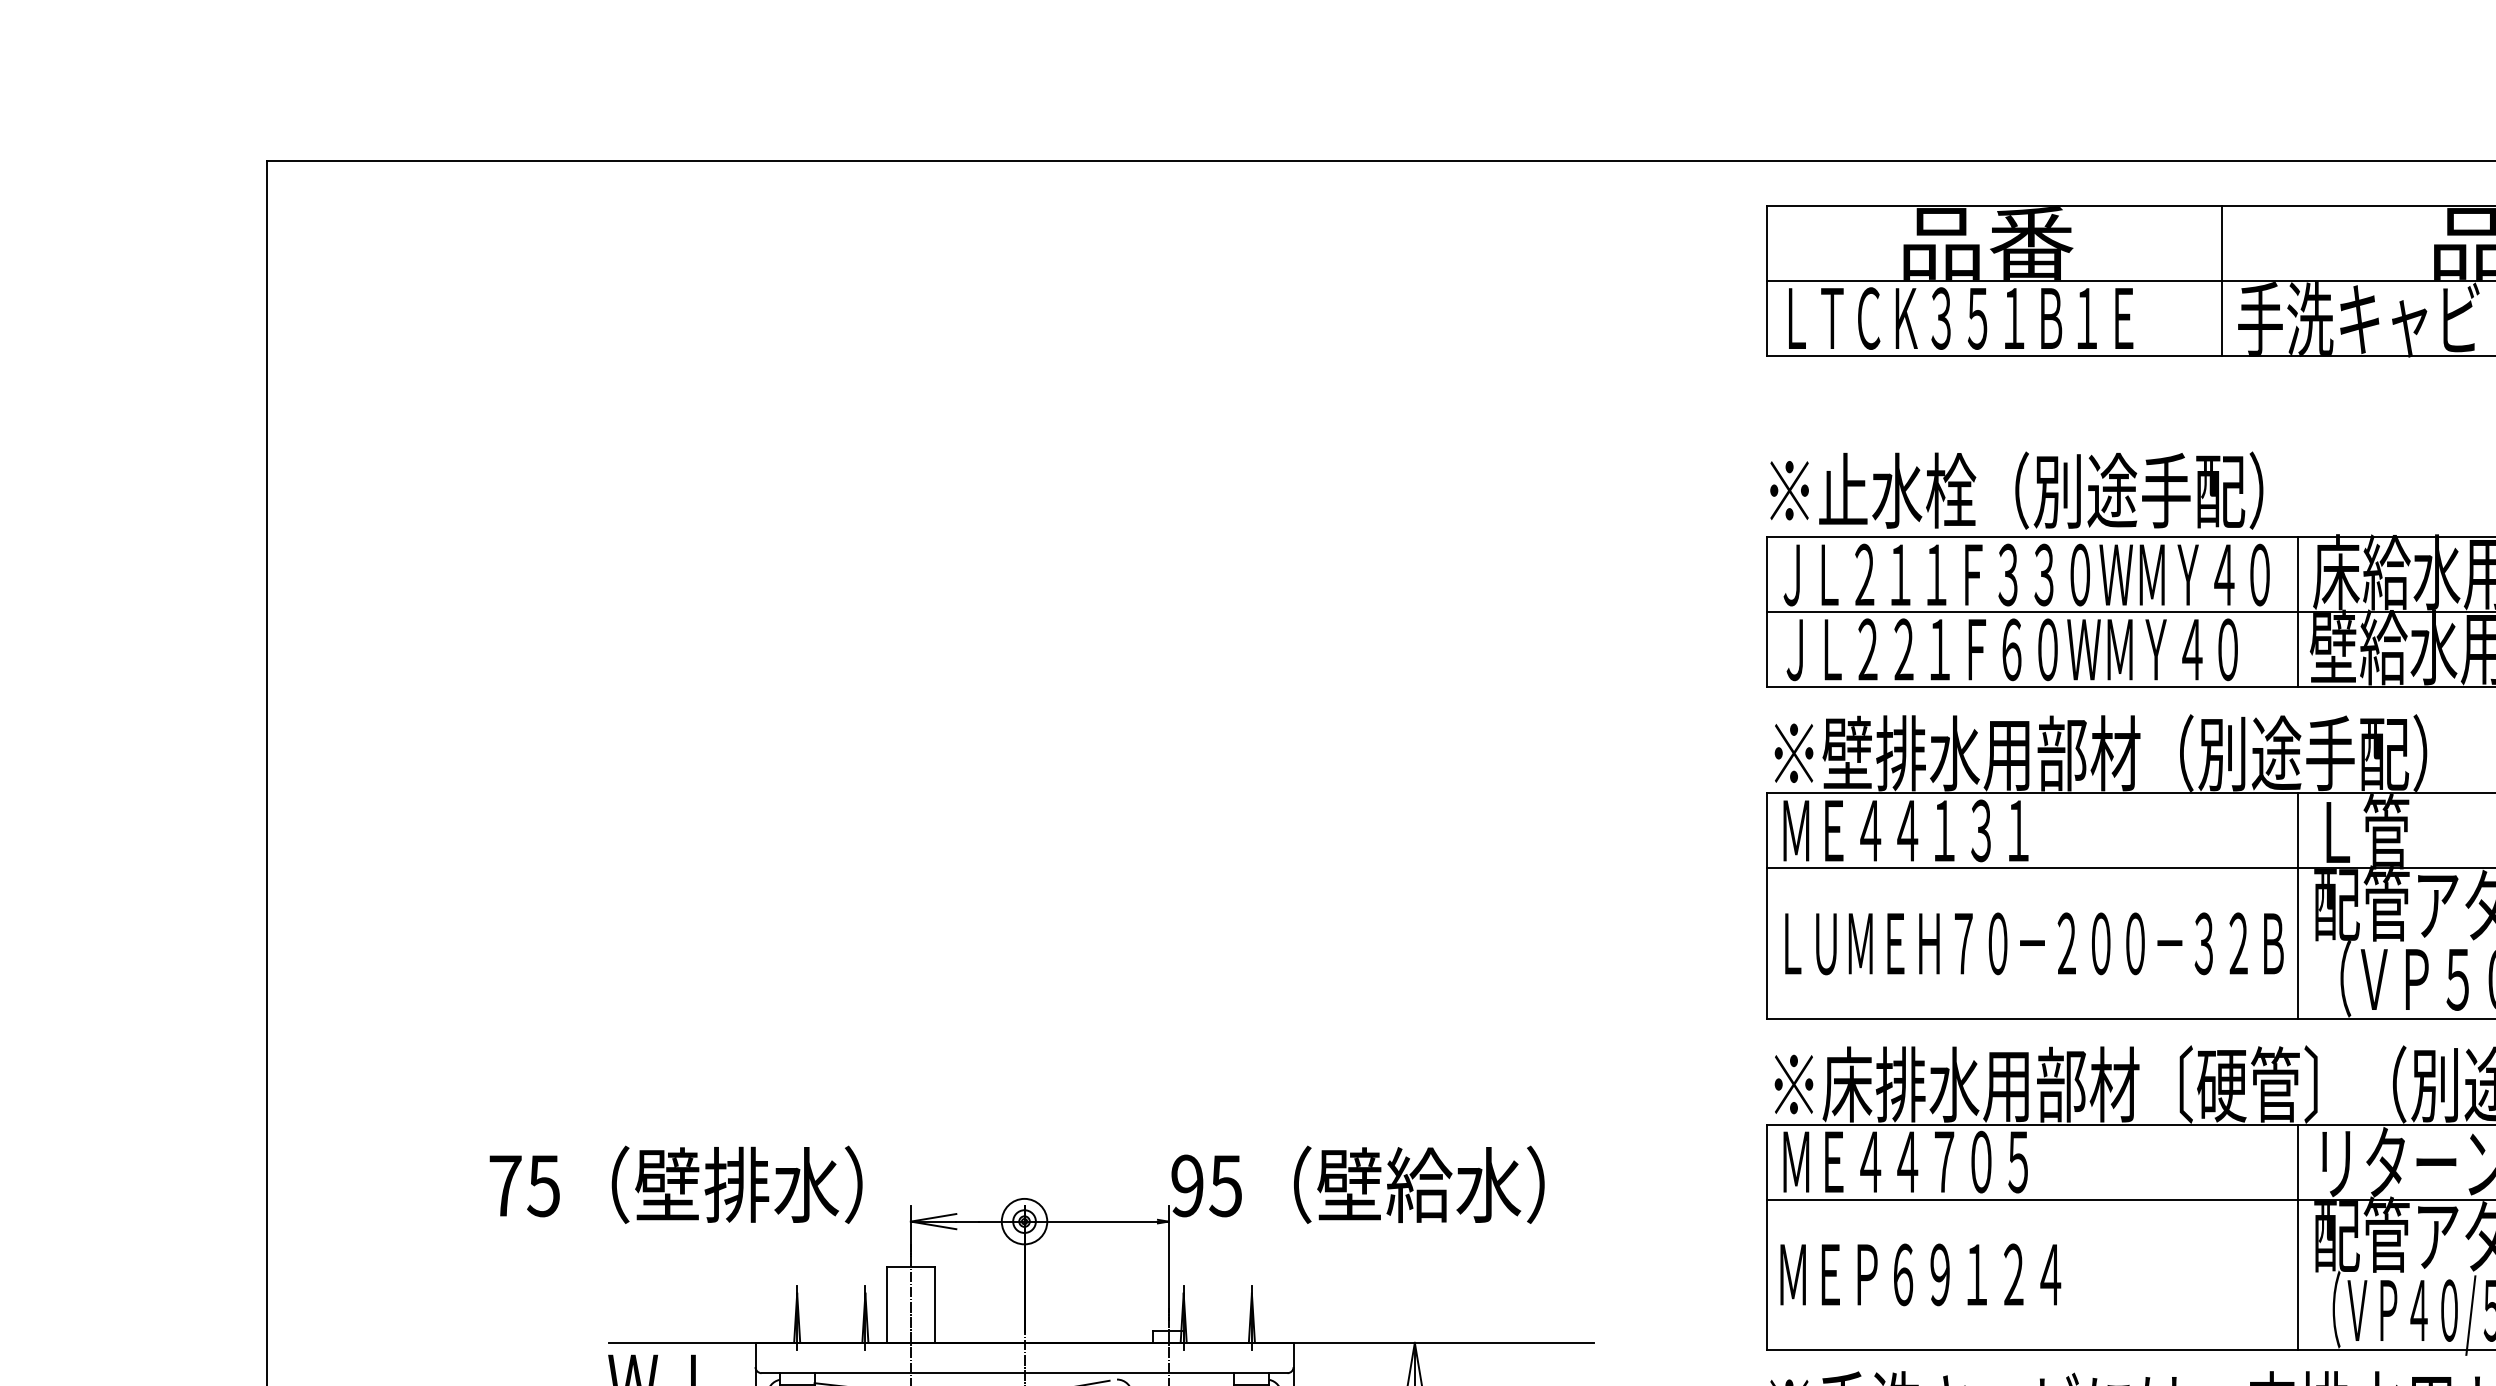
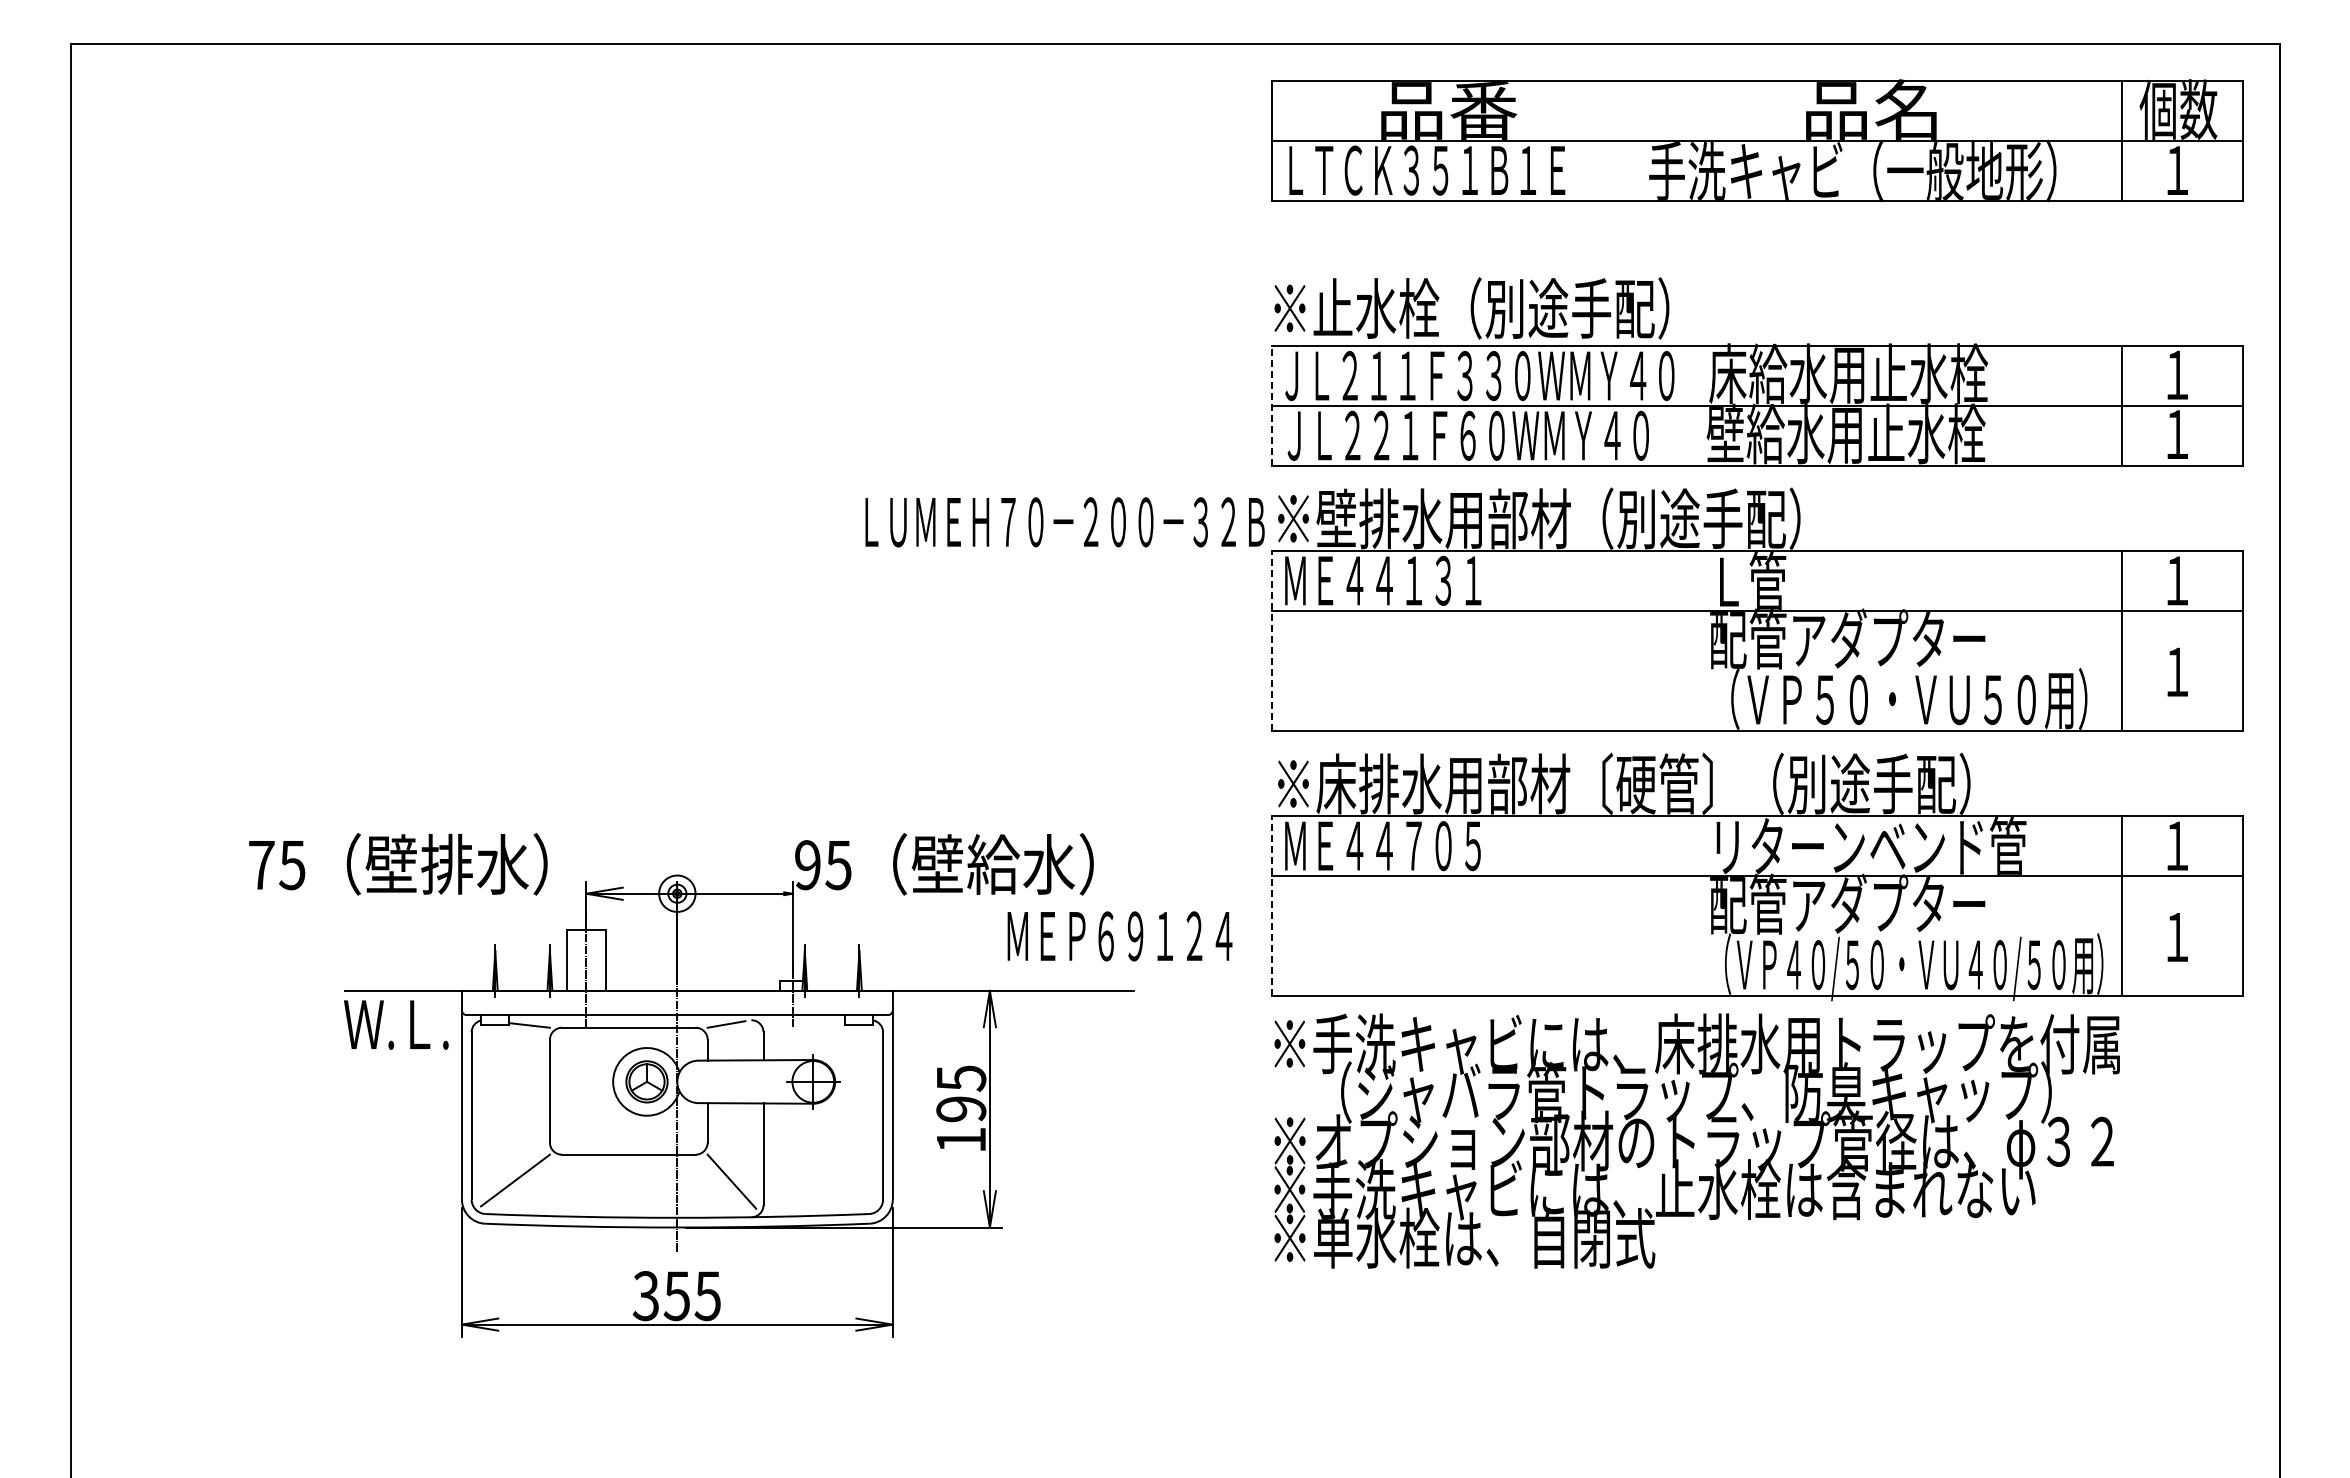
line: (2222, 280) -> (1636, 140), removed
line: (1767, 611) -> (1272, 405), solid -> dashed
line: (2297, 611) -> (1696, 405), removed
line: (1767, 905) -> (1272, 640), solid -> dashed
line: (2297, 905) -> (1696, 640), removed
text: (2033, 944) -> (1064, 522), moved
line: (1767, 1236) -> (1272, 905), solid -> dashed
line: (2297, 1237) -> (1696, 906), removed
text: (1920, 1275) -> (1119, 936), moved

